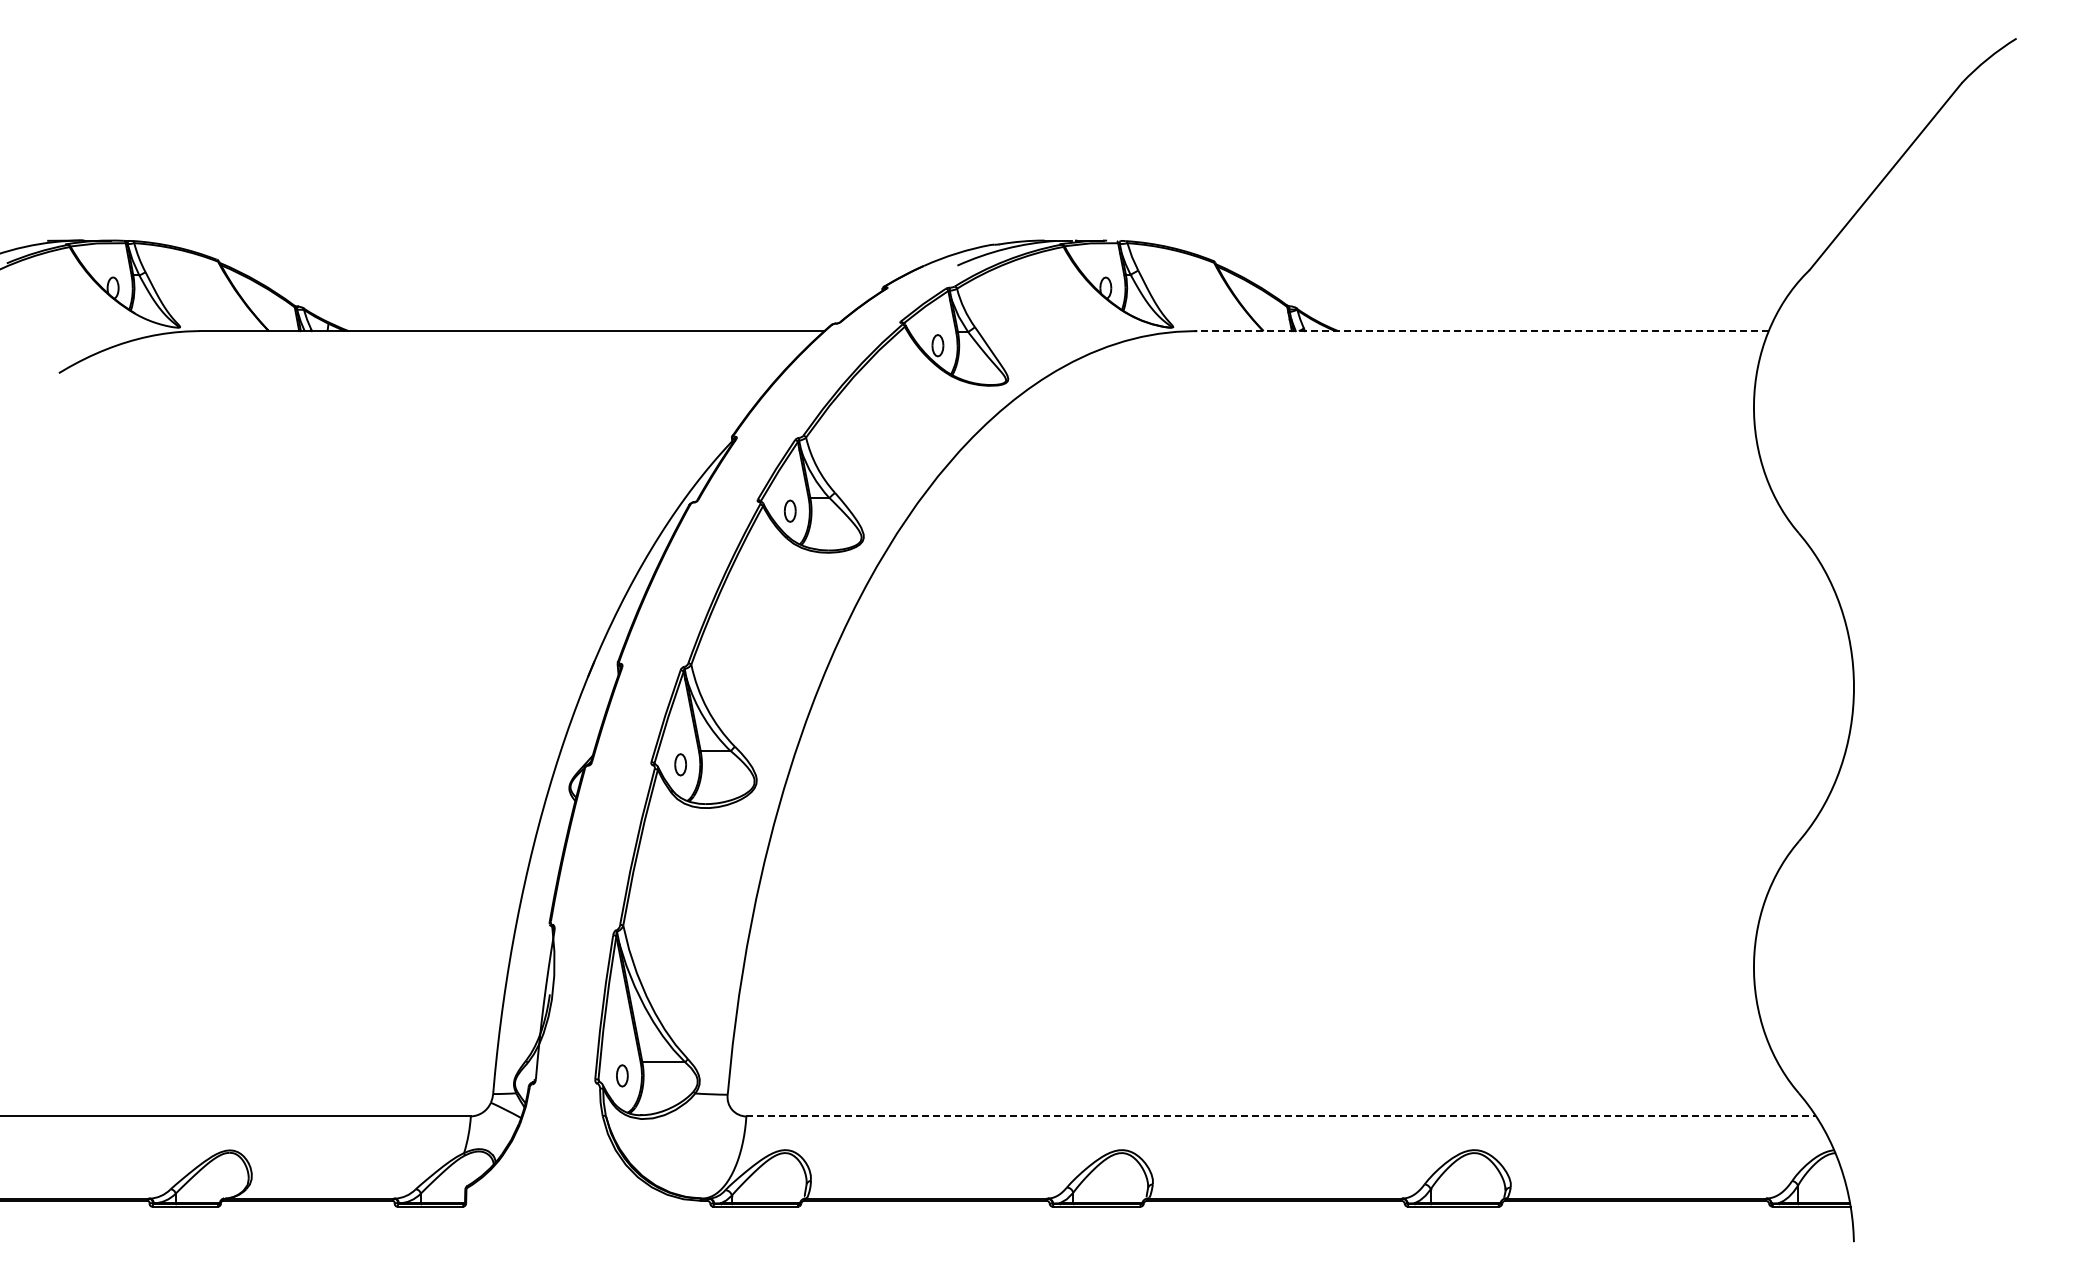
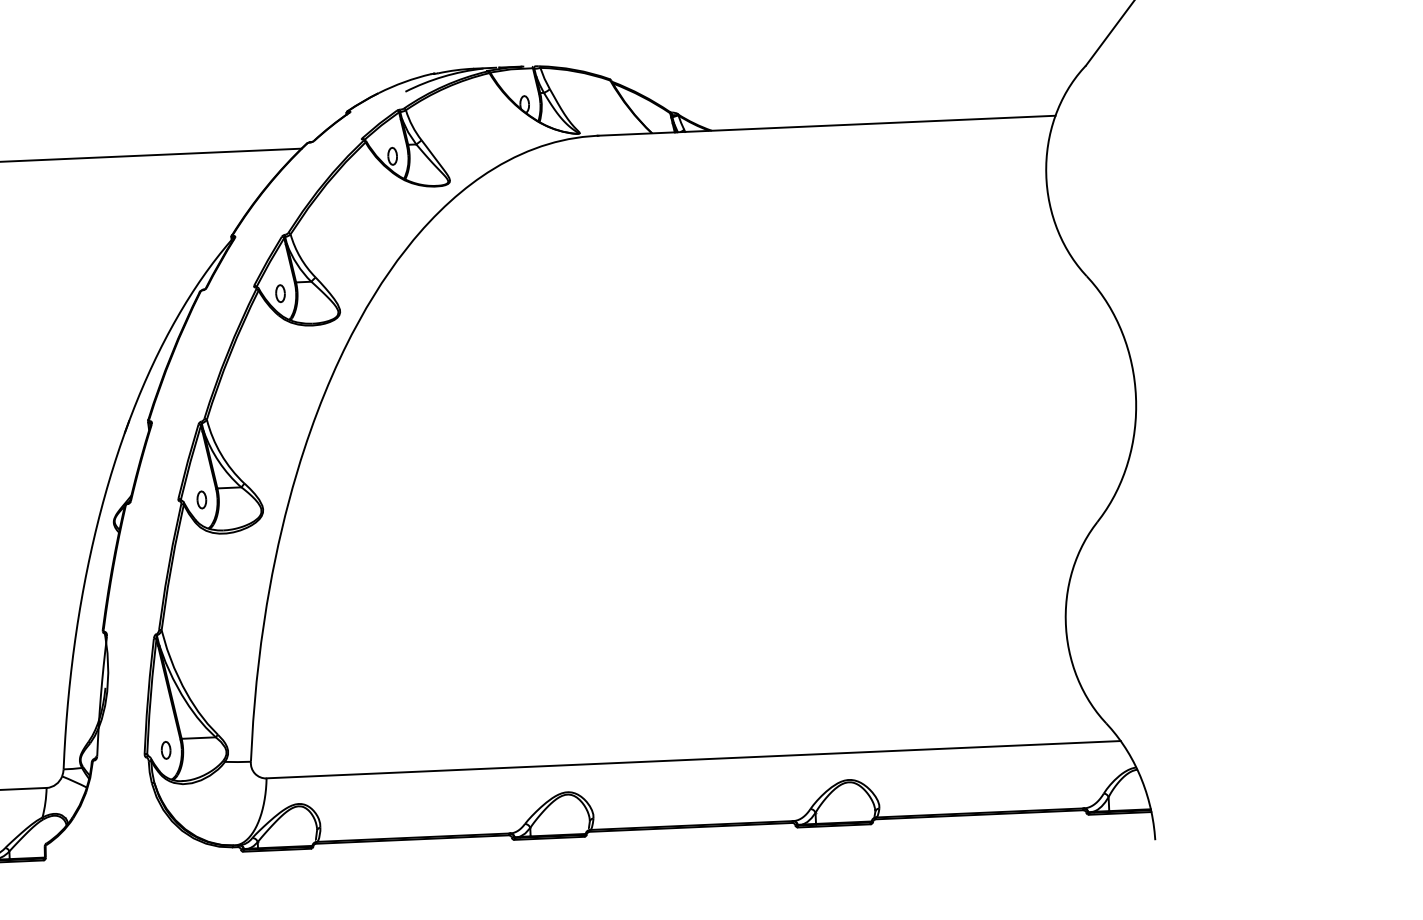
line: (1482, 331) -> (826, 126), dashed -> solid
line: (1281, 1116) -> (693, 759), dashed -> solid

